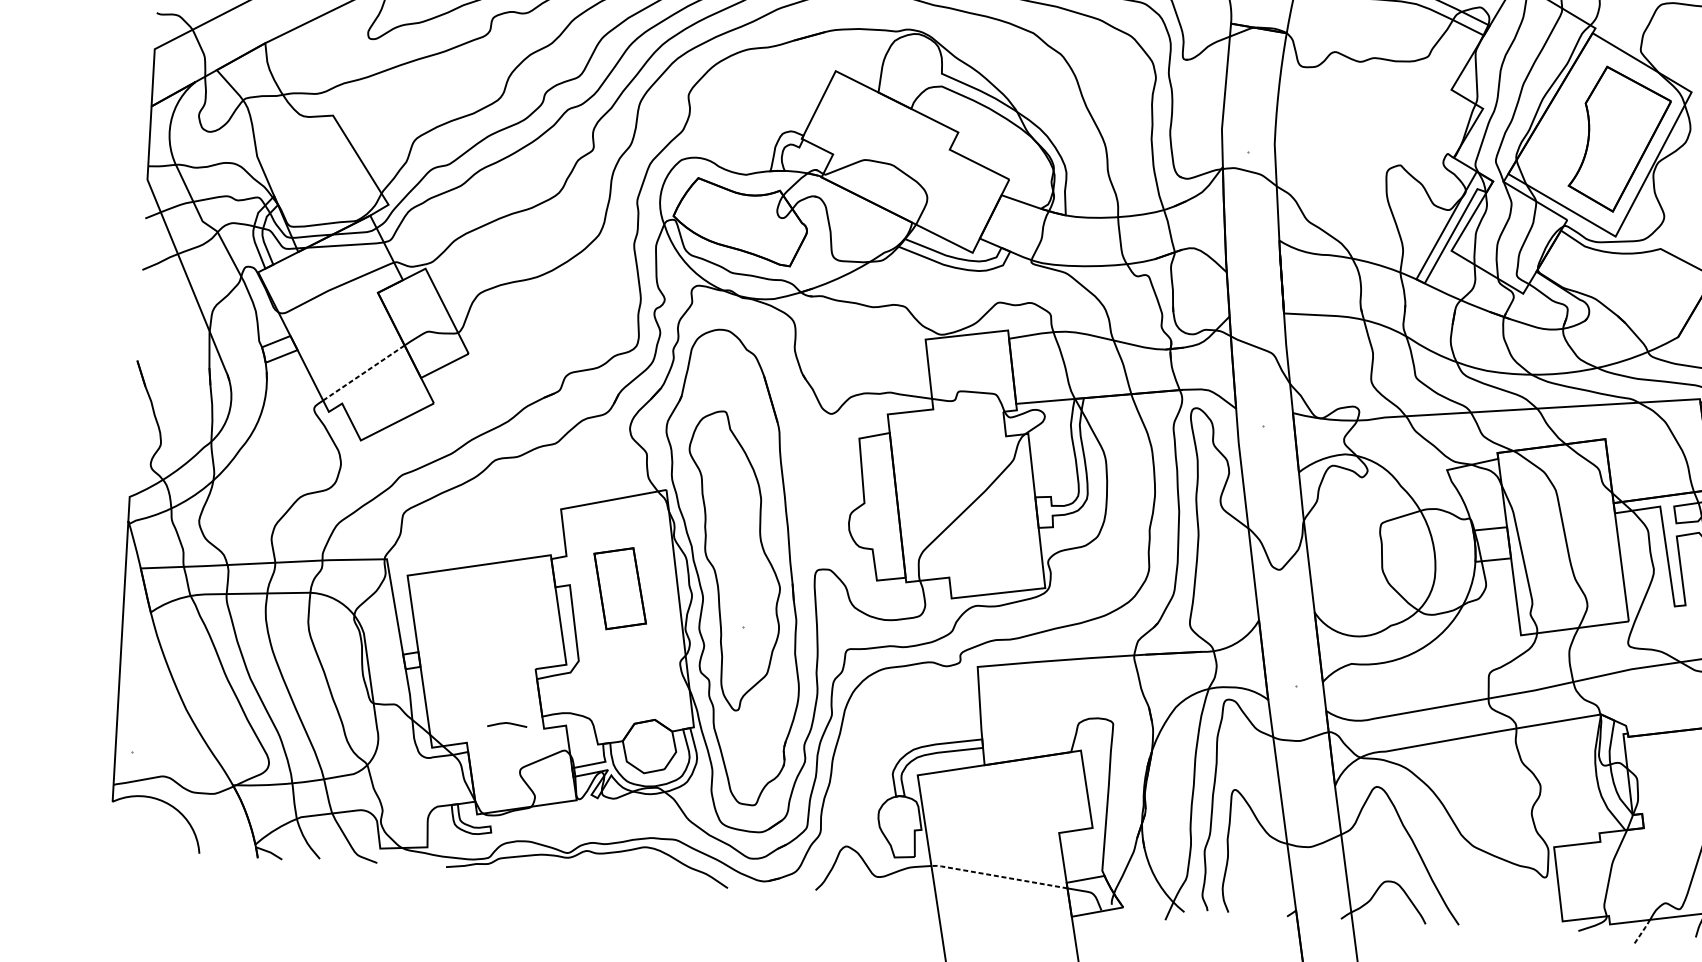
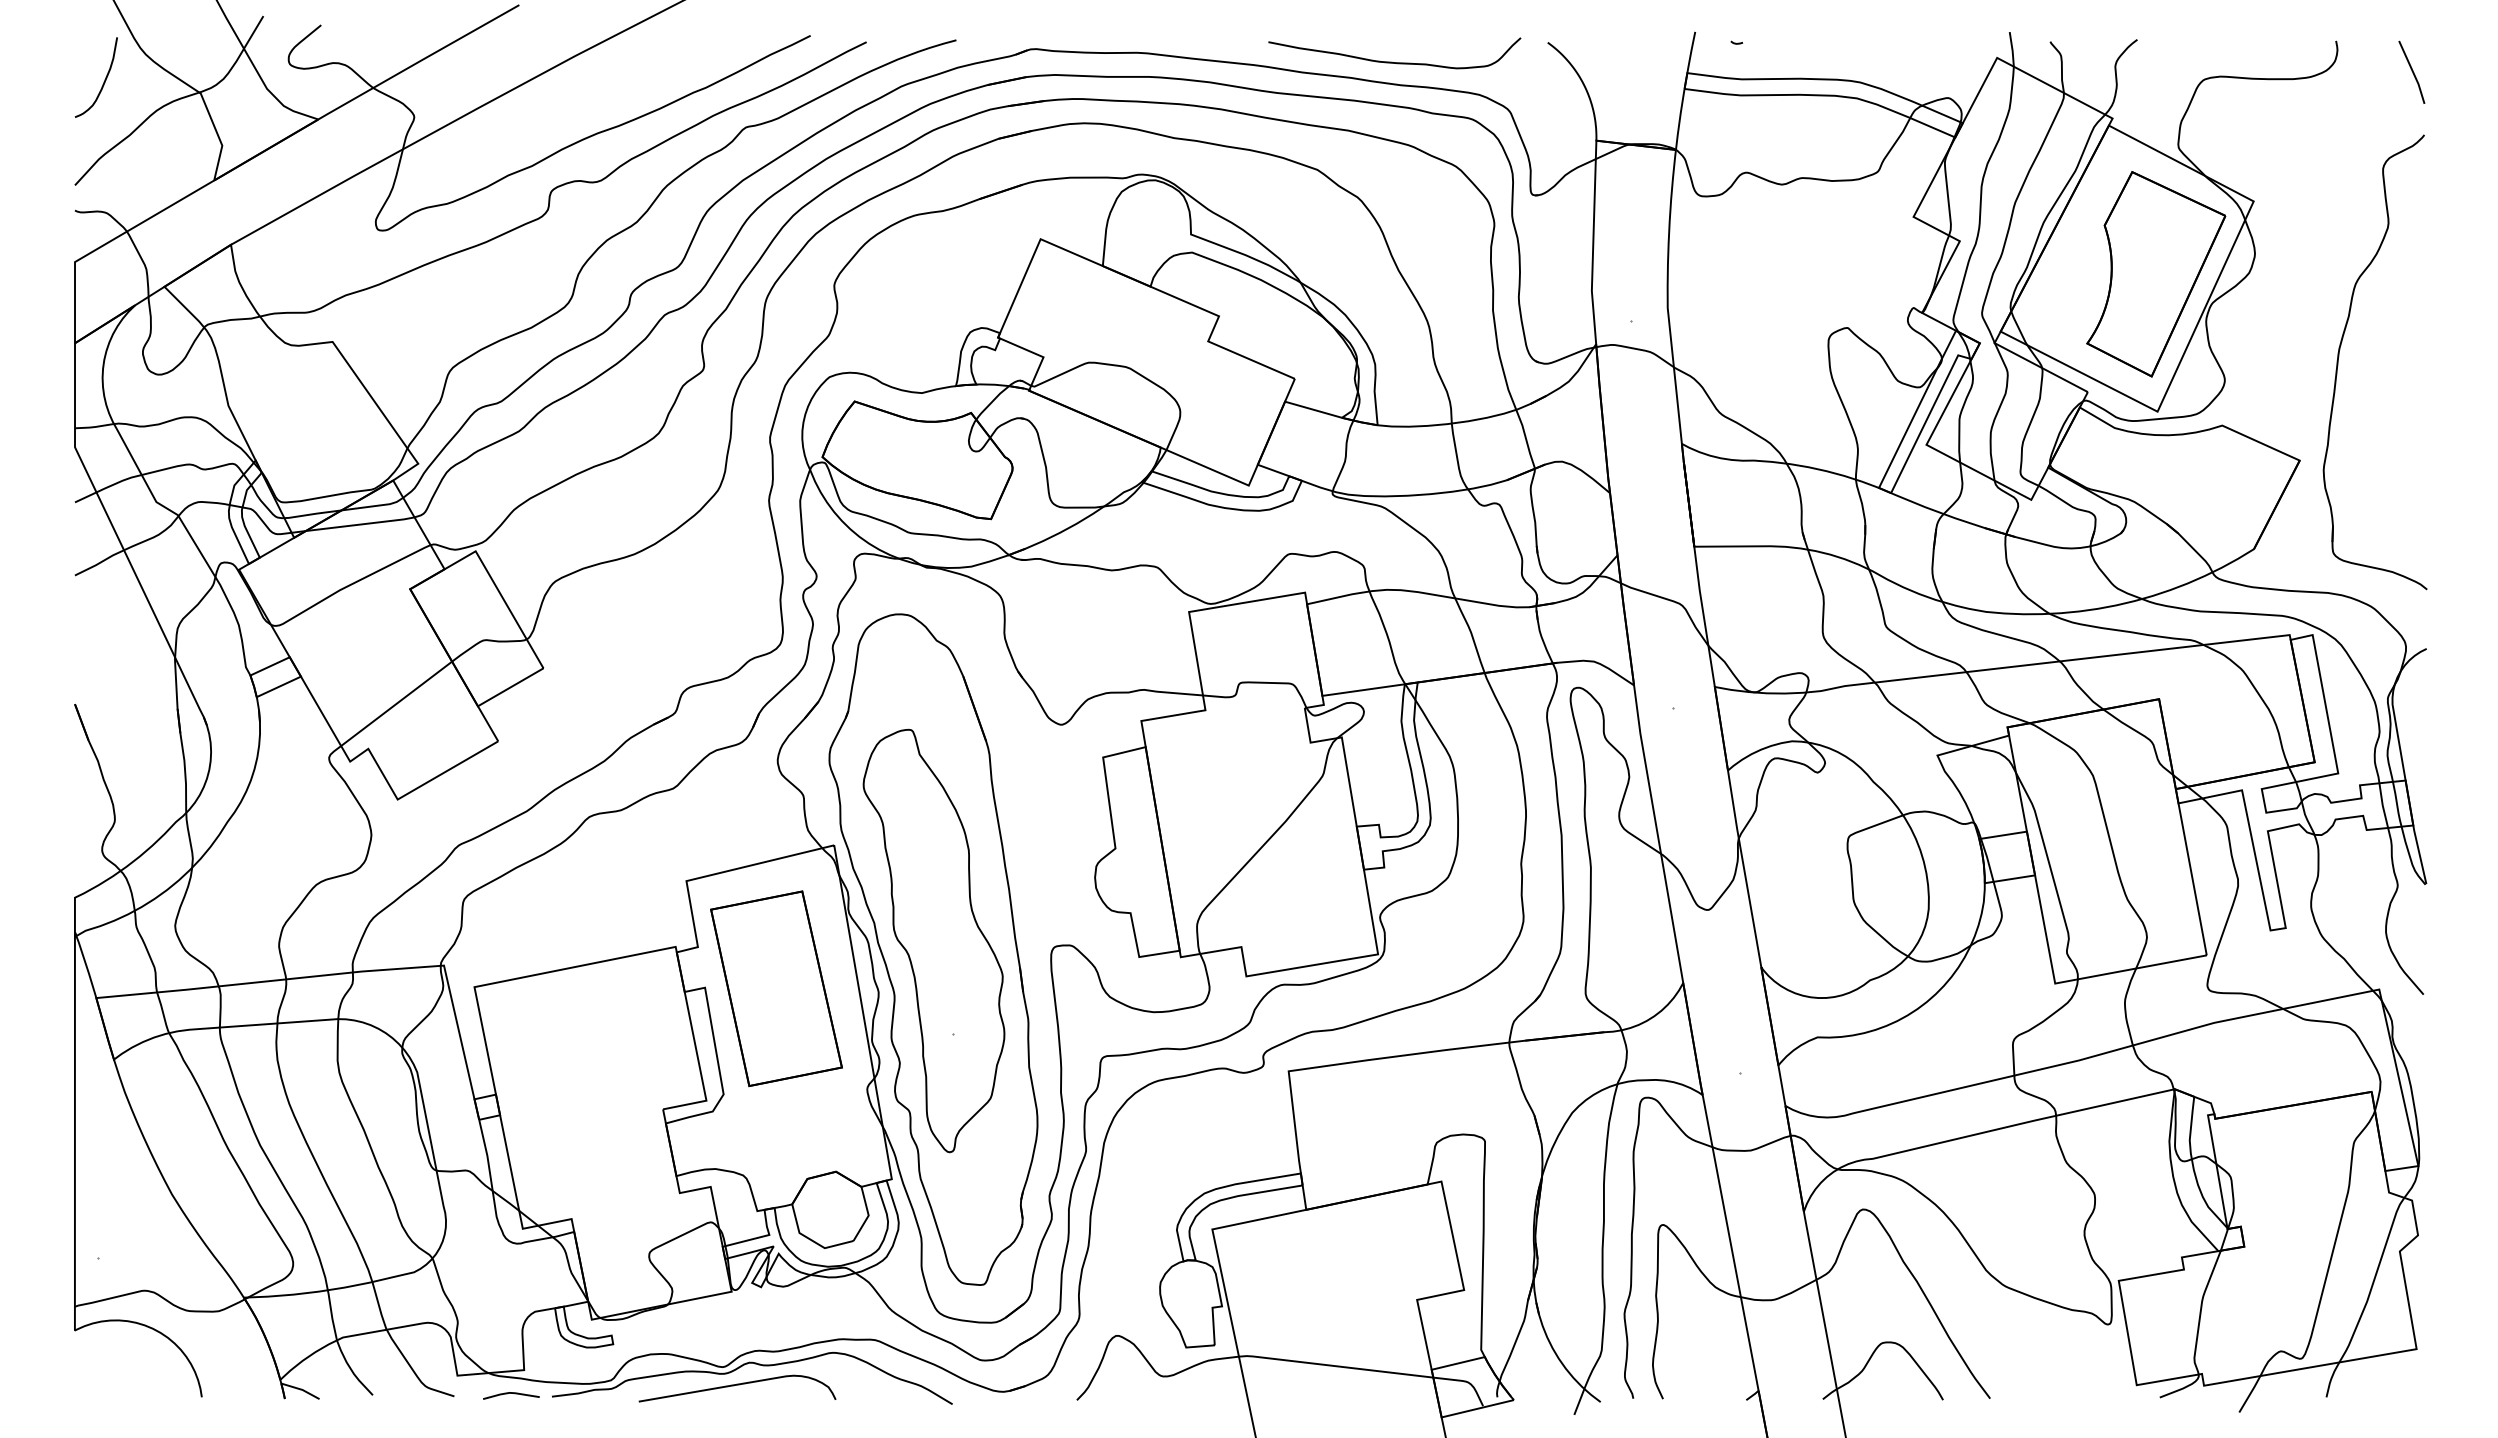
line: (363, 372) -> (396, 703), dashed -> solid
part: (620, 588) -> (776, 988), size x1.67
line: (507, 723) -> (511, 1393), moved
curve: (577, 866) -> (737, 1385), added
line: (998, 875) -> (1334, 1365), dashed -> solid
line: (1642, 931) -> (2250, 1393), dashed -> solid

